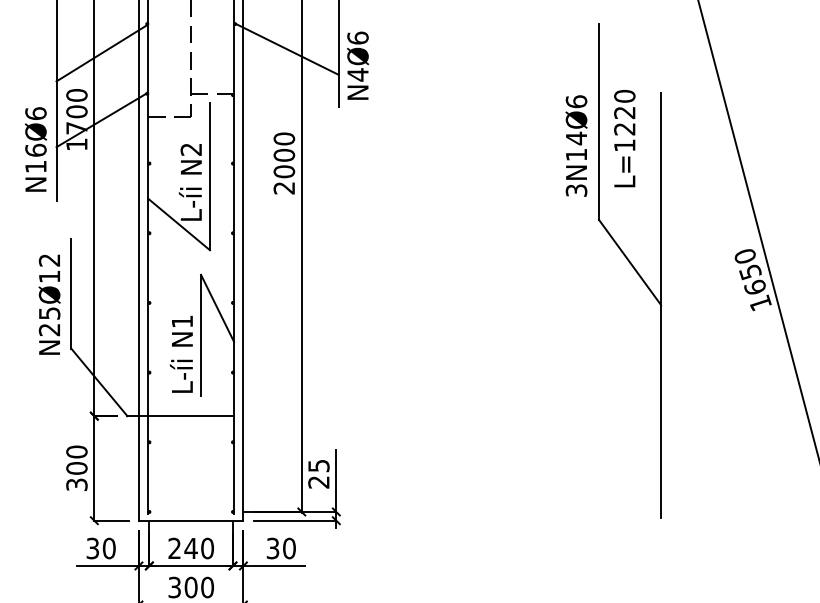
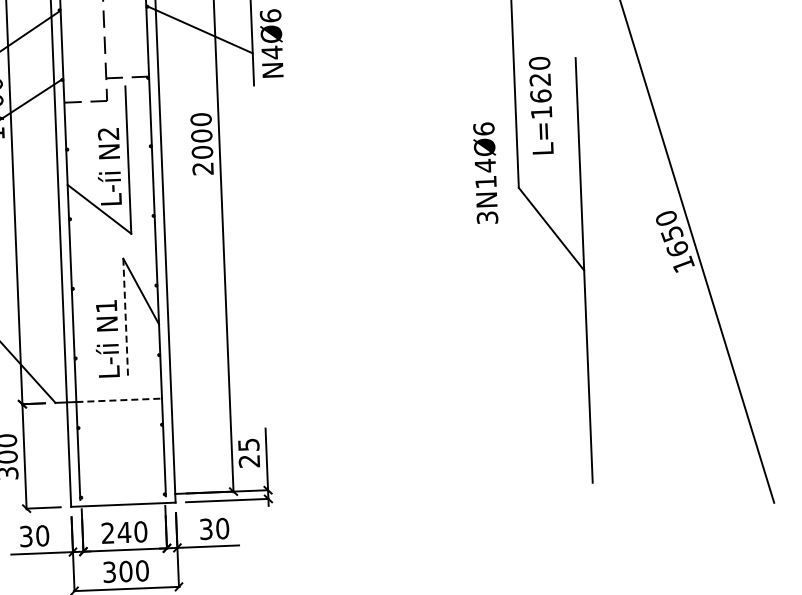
text: (624, 128) -> (540, 95), L=1220 -> L=1620
text: (576, 145) -> (485, 172), moved
line: (201, 335) -> (126, 319), solid -> dashed
line: (191, 416) -> (119, 400), solid -> dashed

